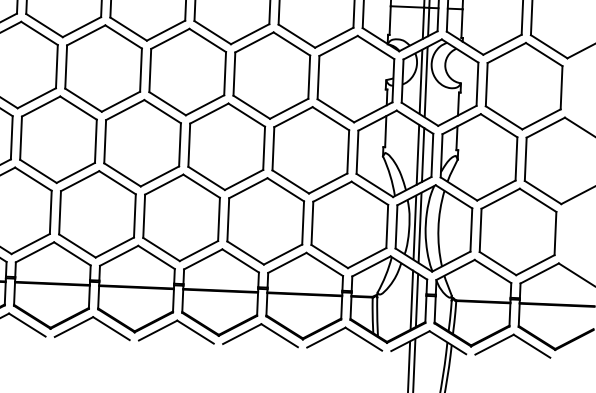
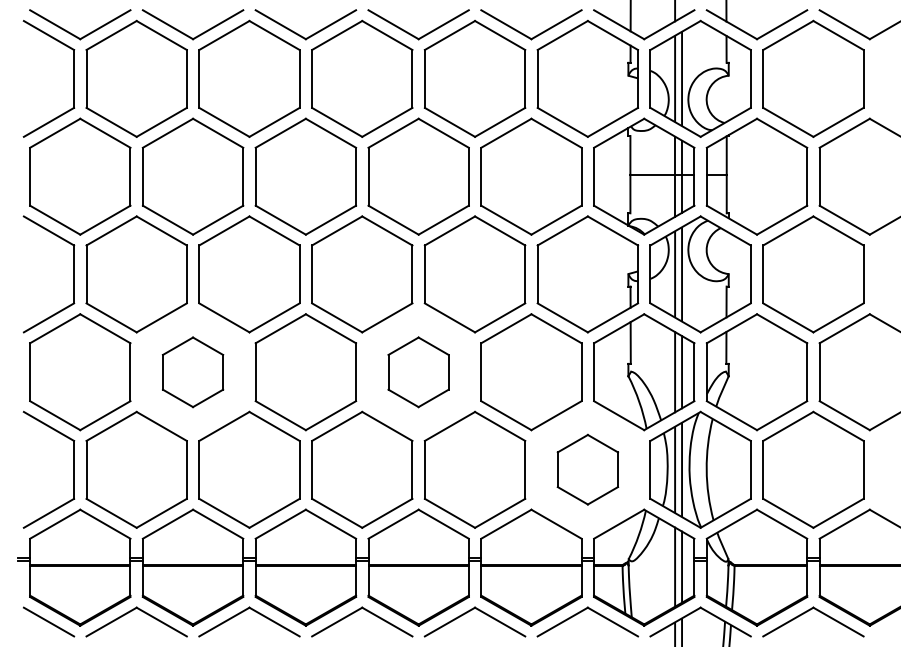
part: (58, 139) -> (192, 372), size x0.6
part: (226, 147) -> (418, 372), size x0.6
part: (349, 224) -> (587, 469), size x0.6

